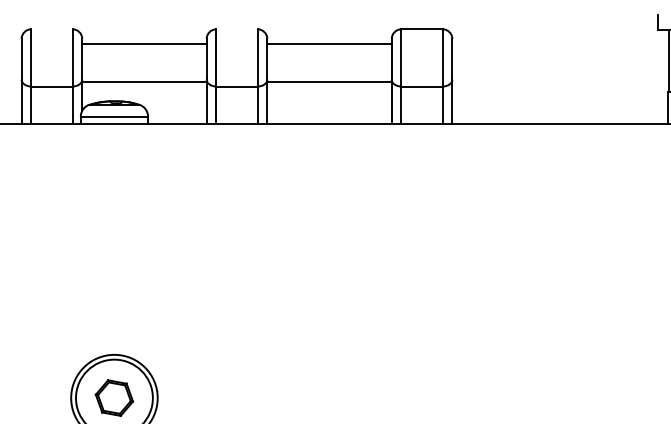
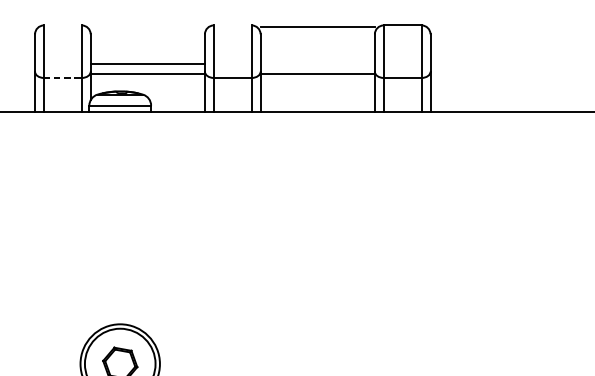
line: (144, 43) -> (147, 64), moved
line: (329, 43) -> (317, 26), moved
line: (51, 86) -> (62, 77), solid -> dashed

